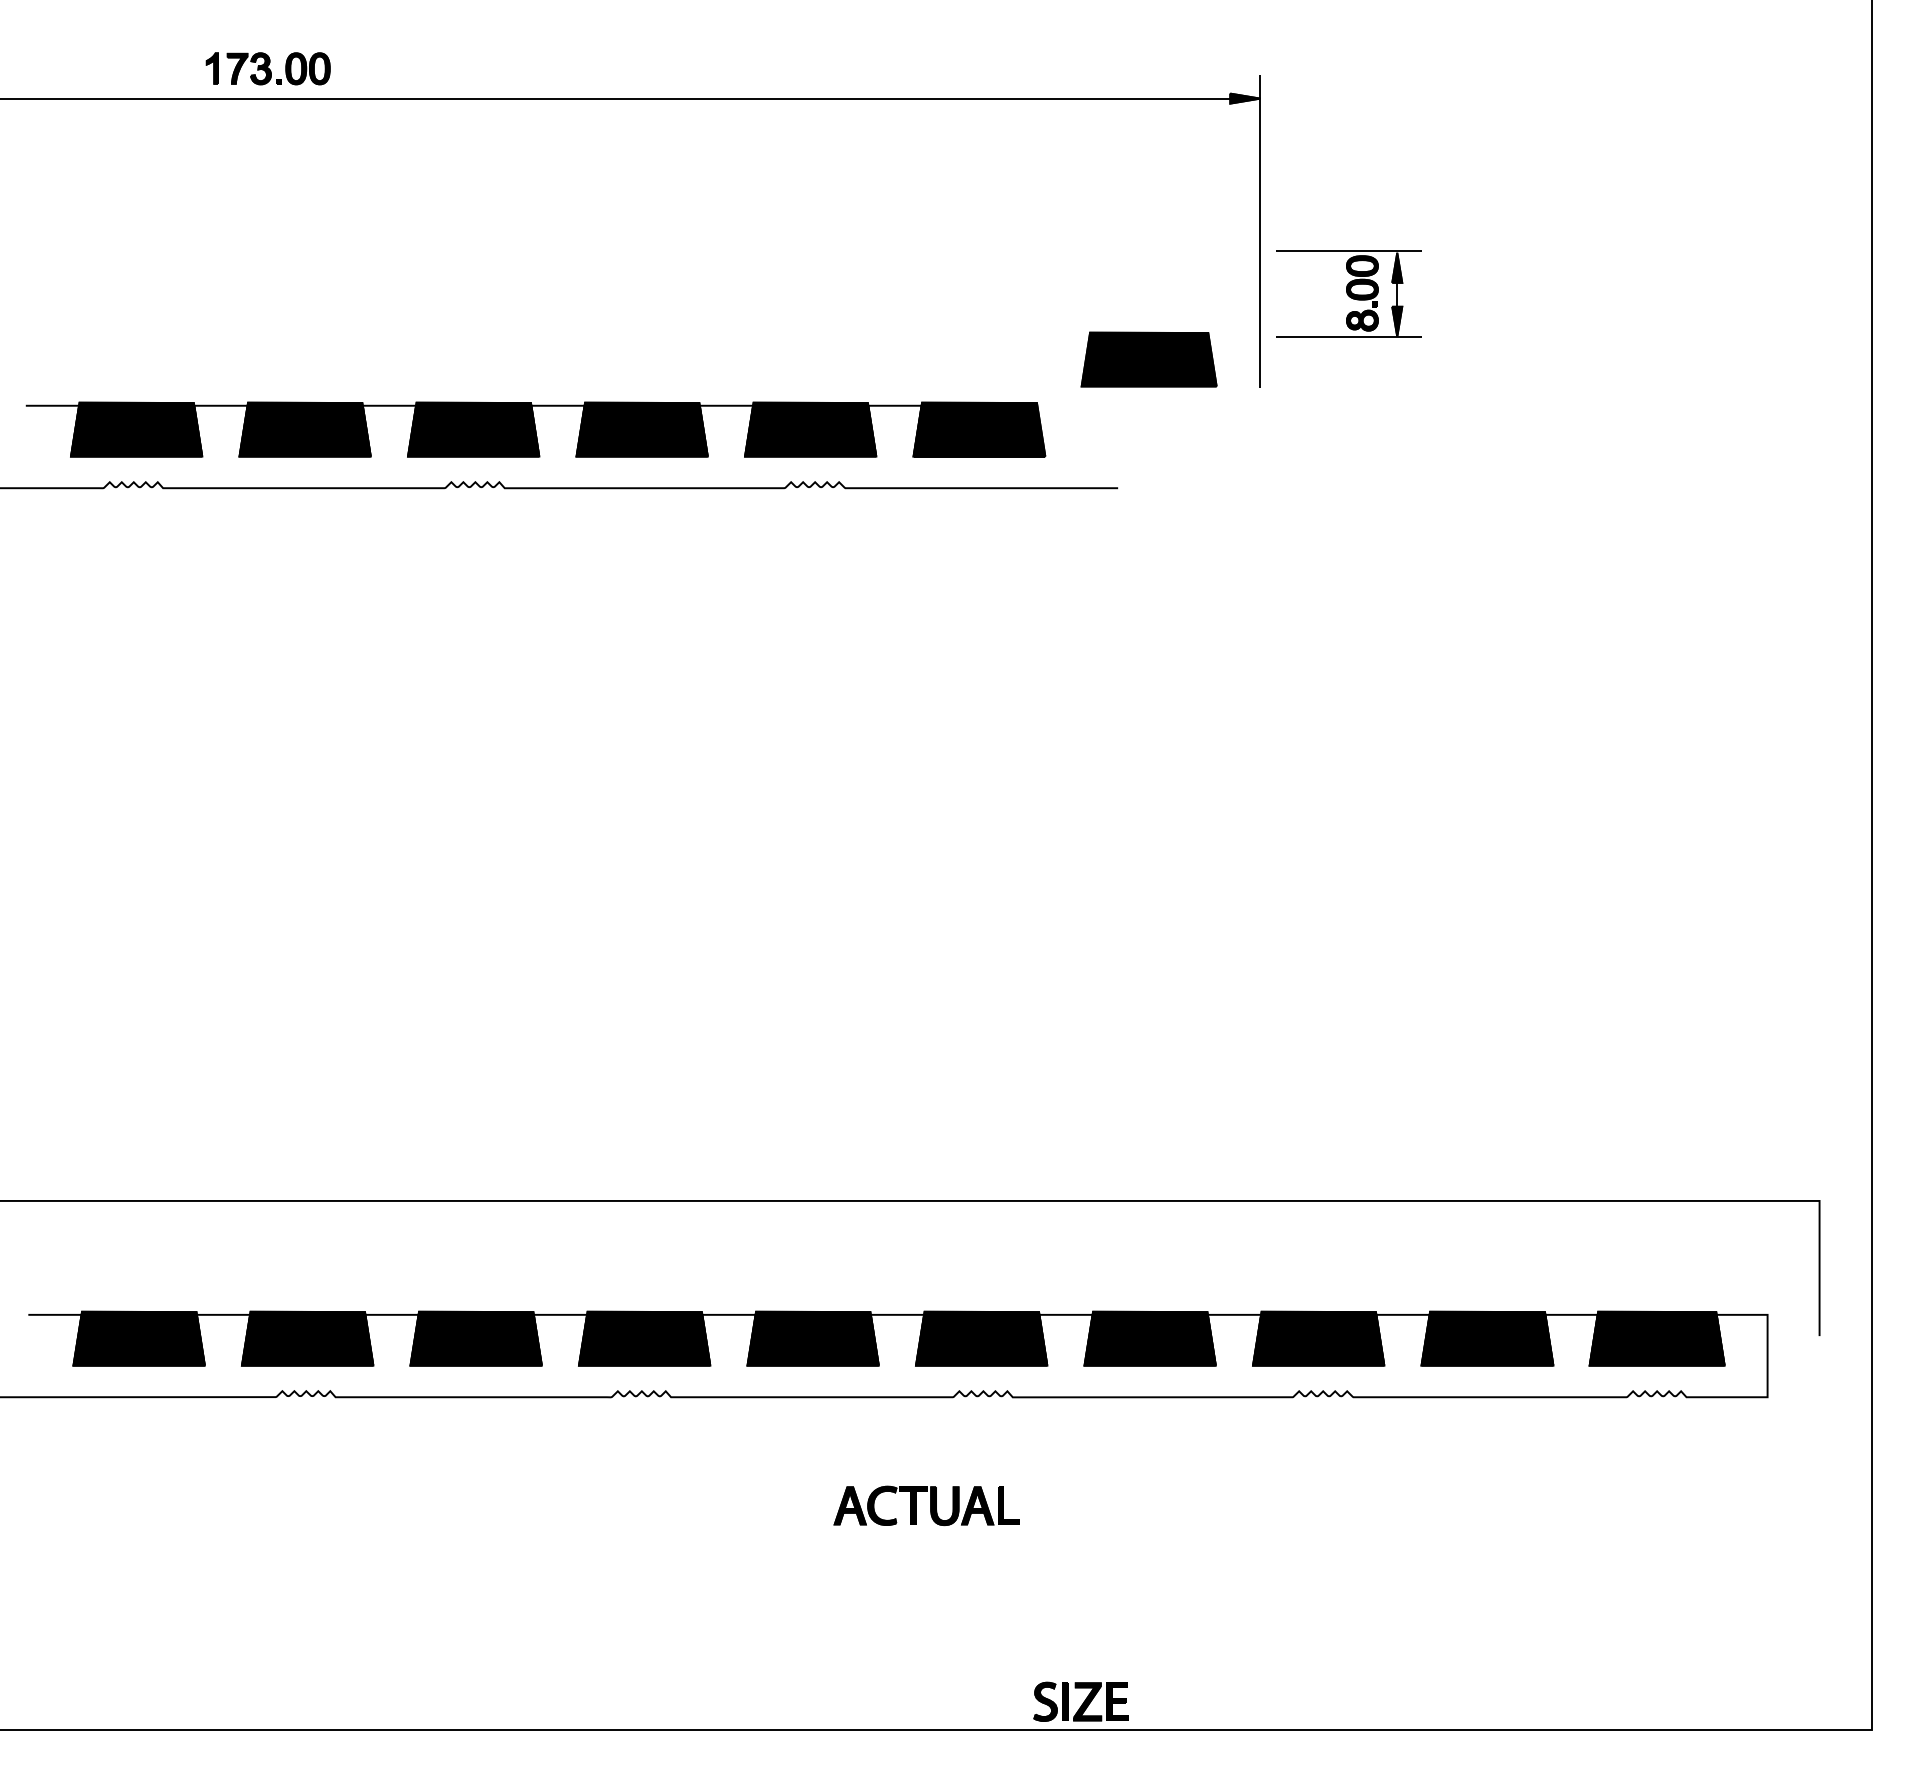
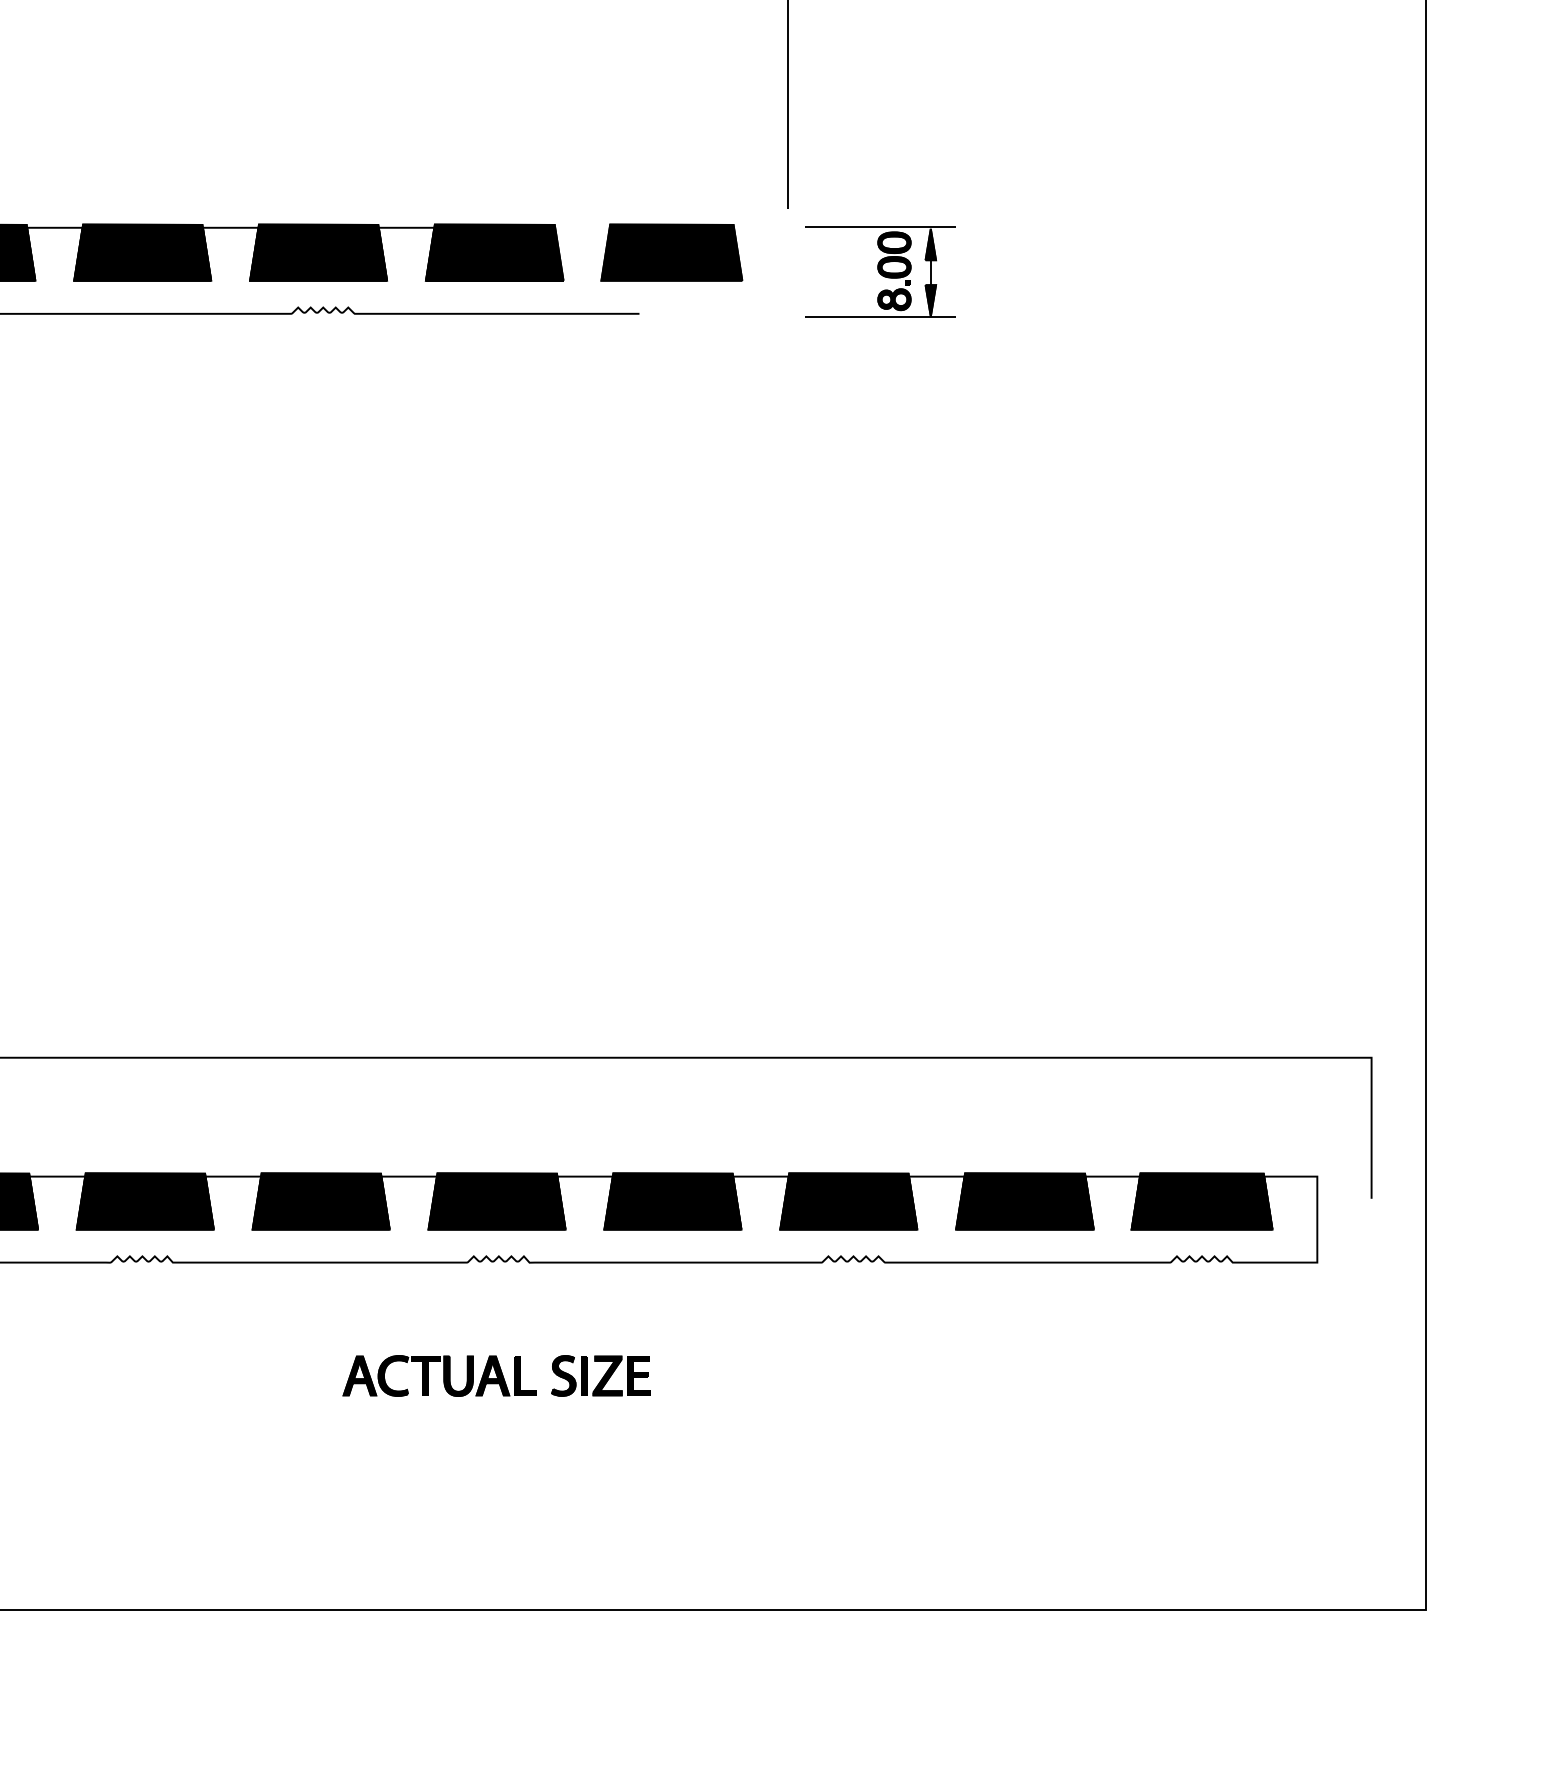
part: (1348, 293) -> (879, 271), moved
part: (1148, 359) -> (671, 252), moved
part: (1080, 1701) -> (600, 1375), moved

